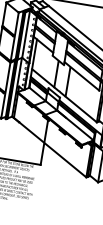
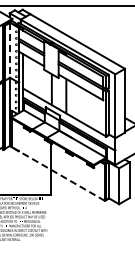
line: (26, 34) -> (10, 50), solid -> dashed
line: (50, 148) -> (58, 174), solid -> dashed

